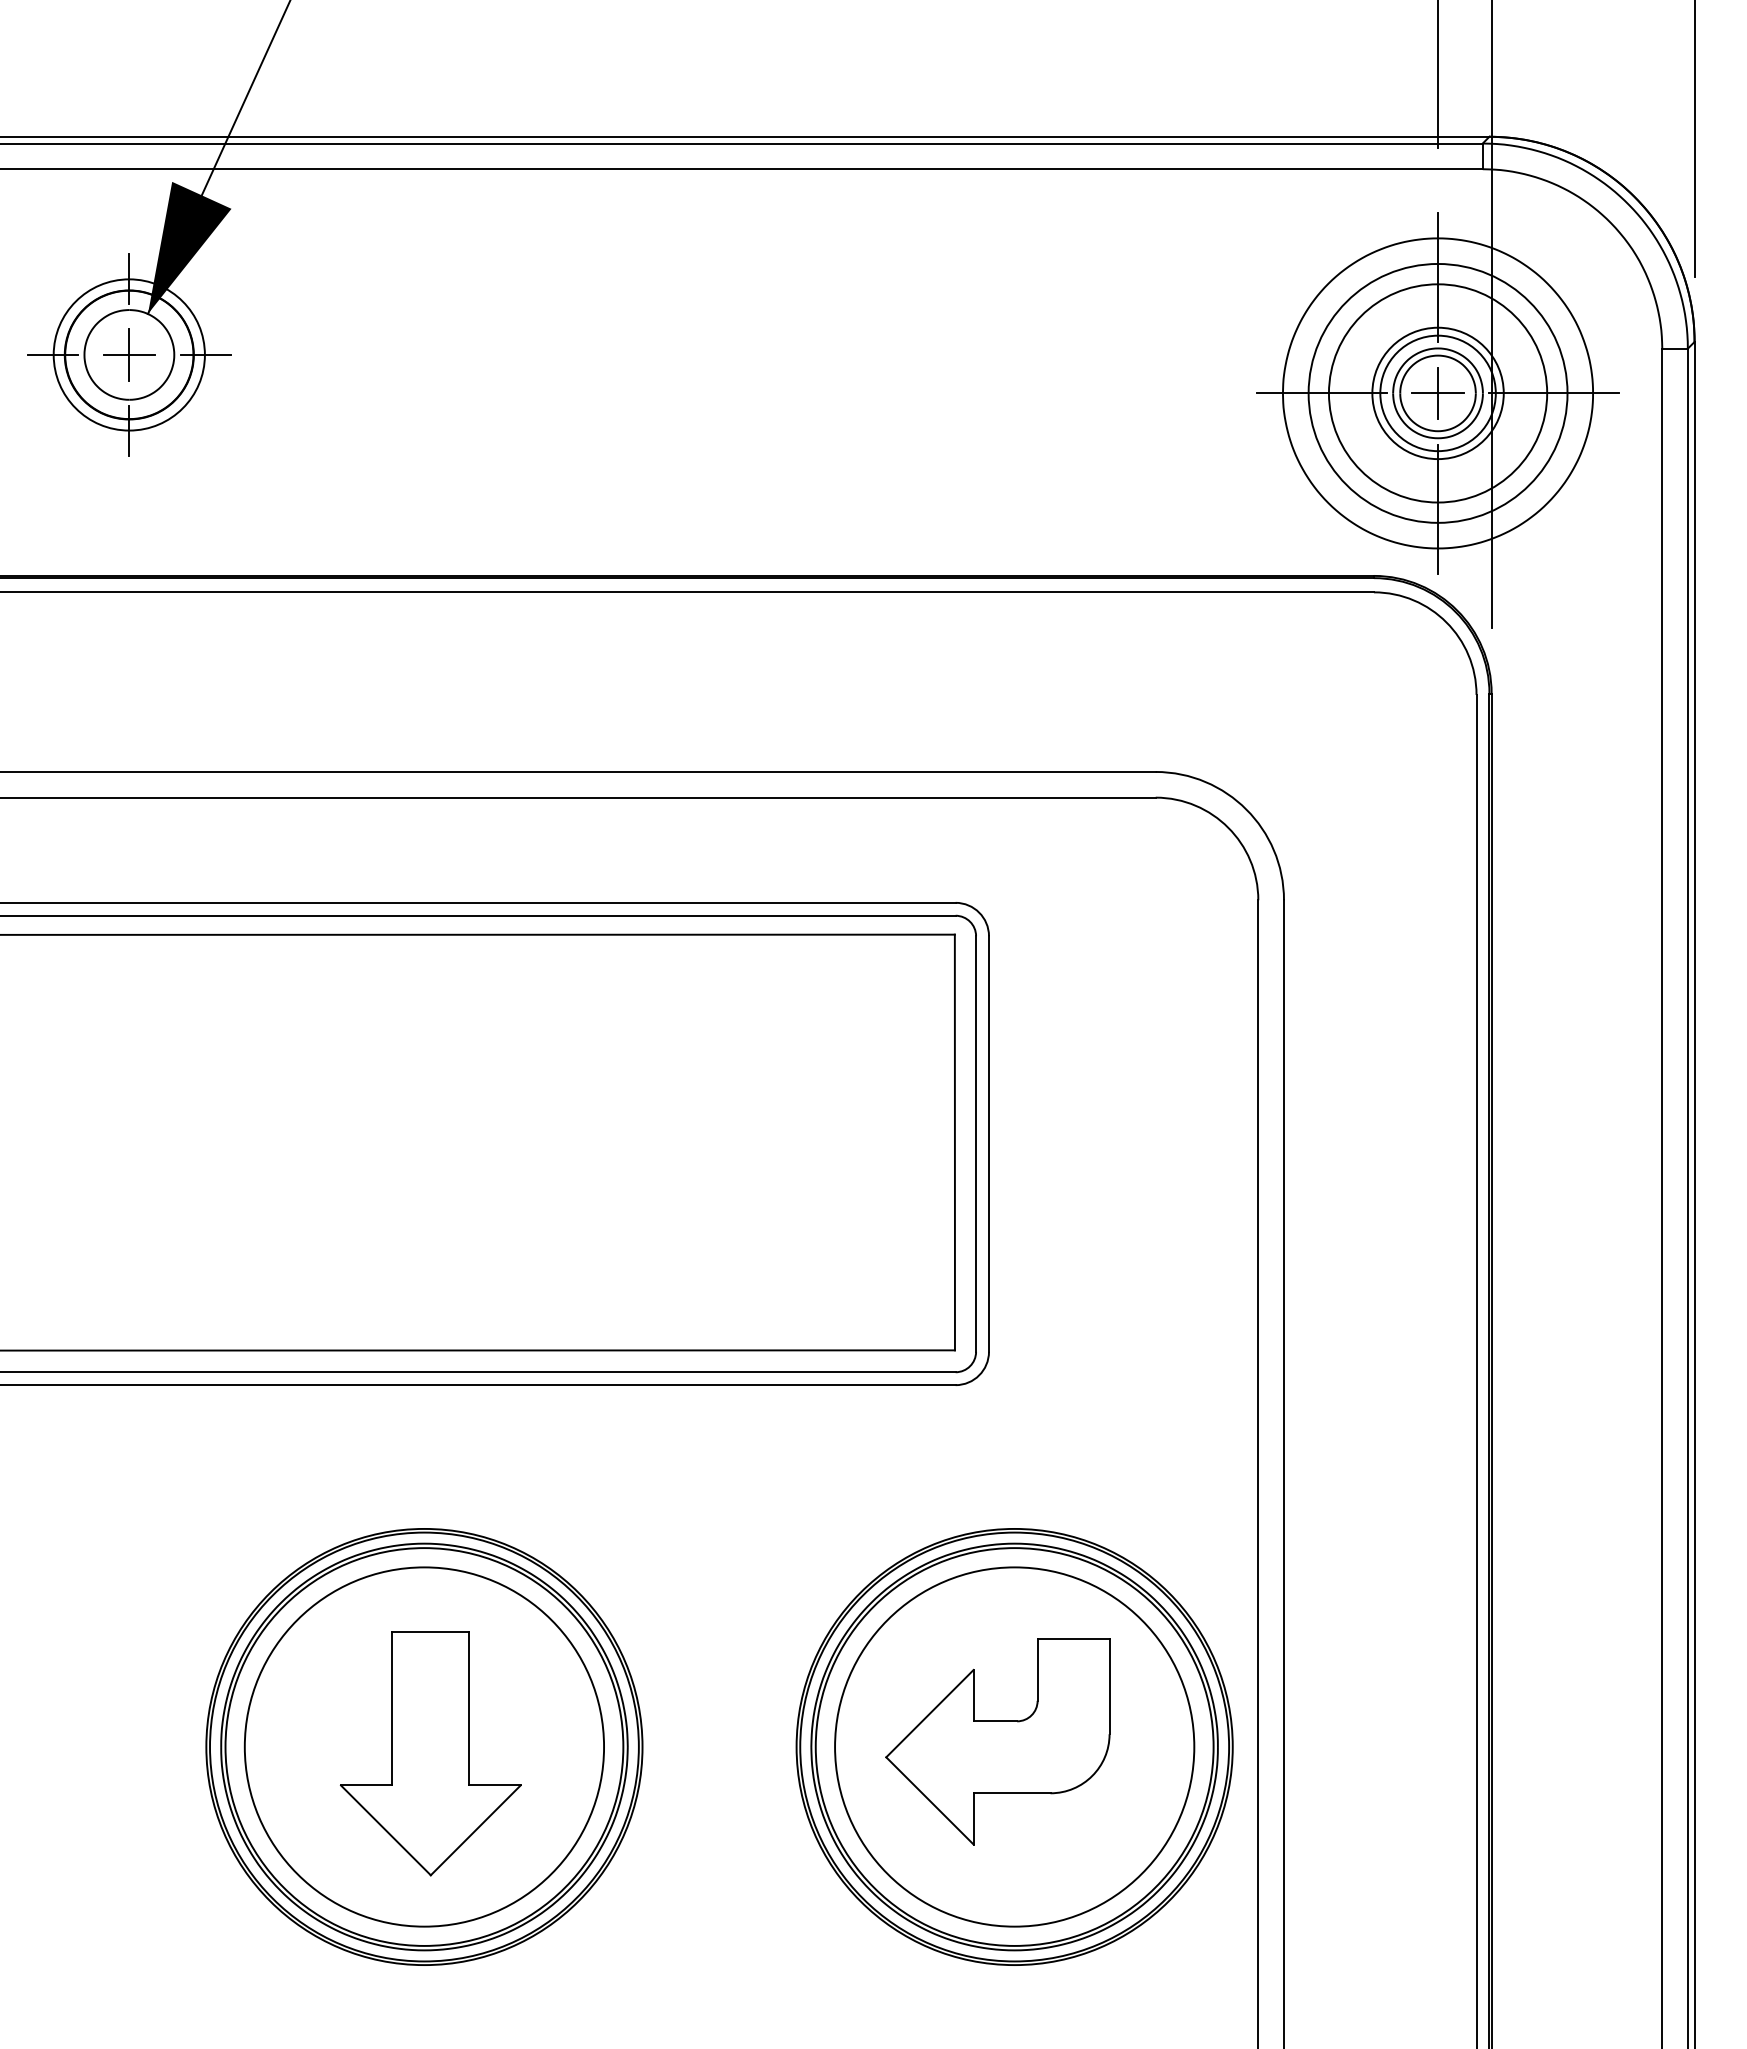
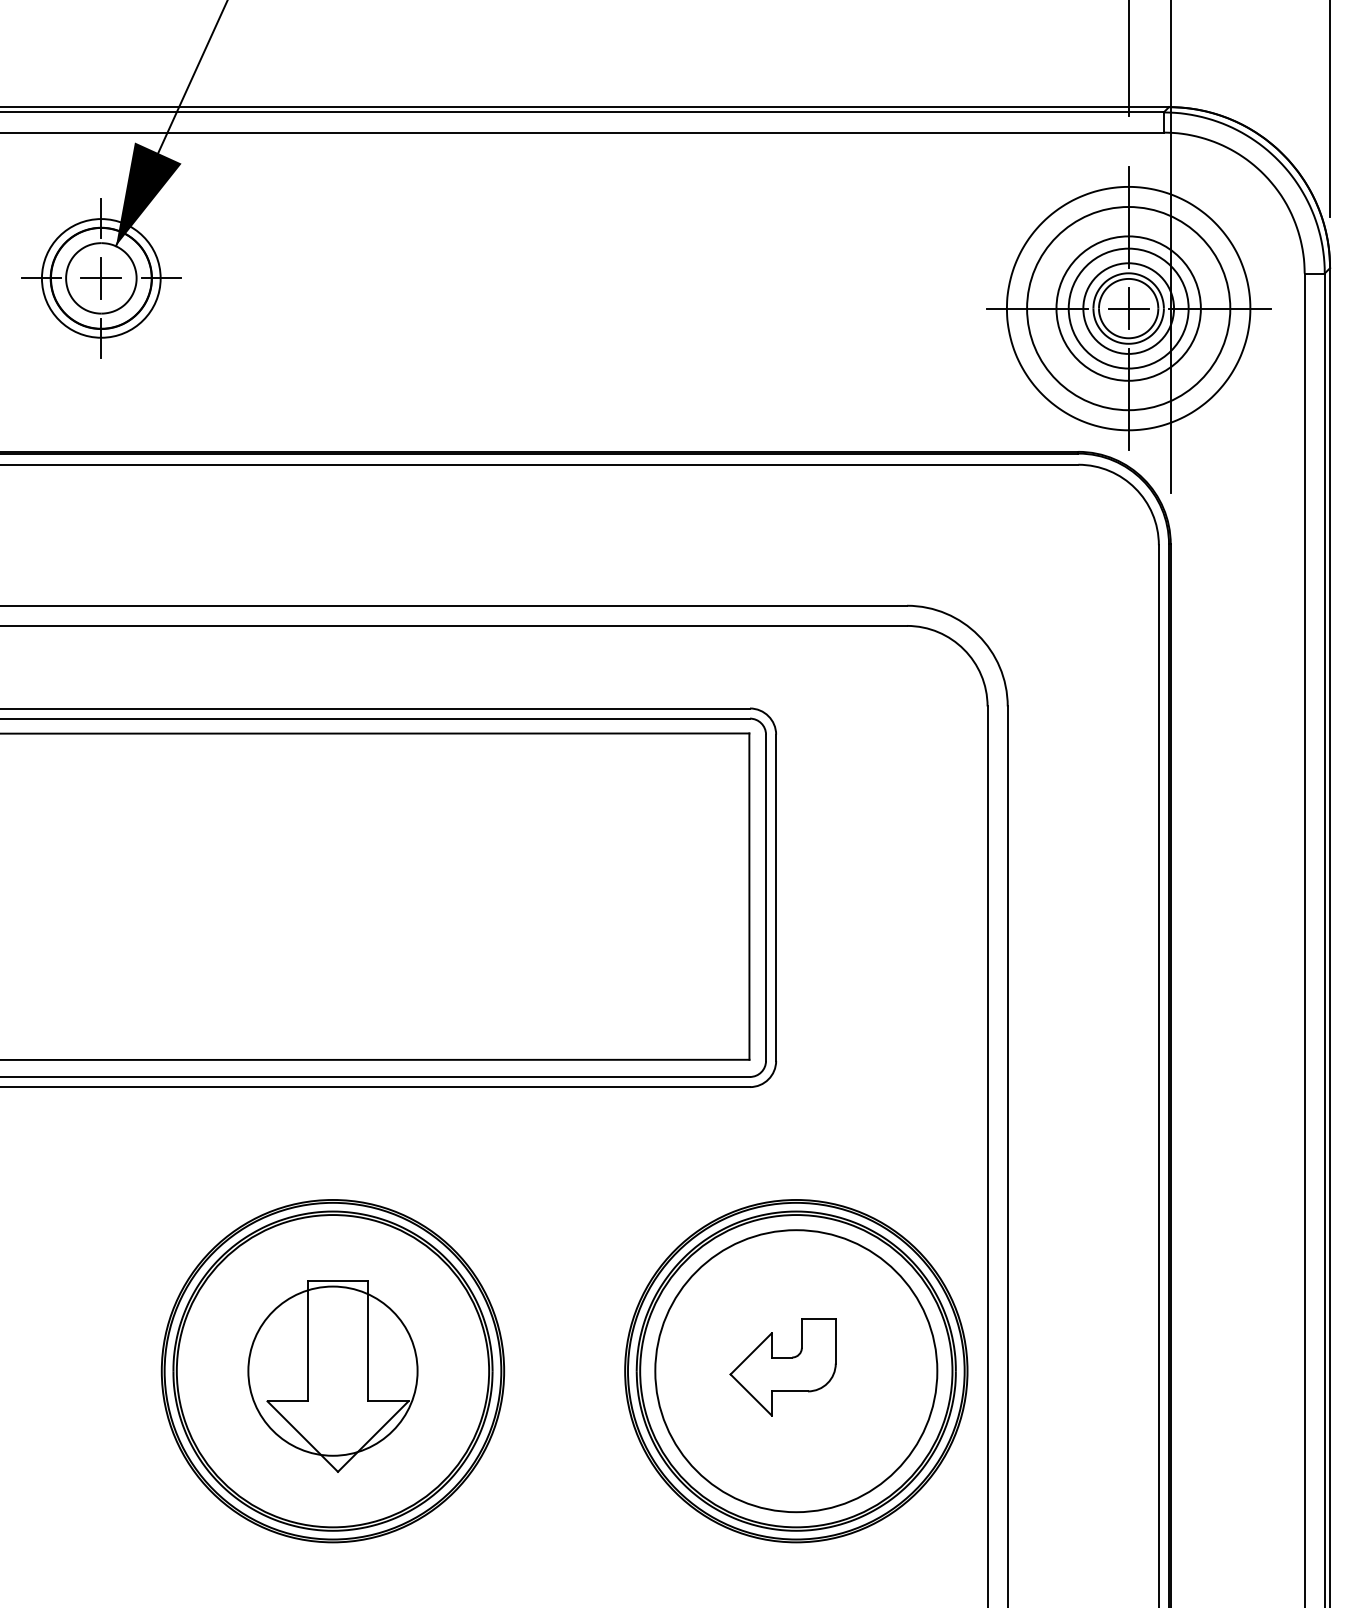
circle: (1437, 393) -> (1128, 308), size x0.7
circle: (1437, 393) -> (1128, 308), size x1.4
part: (997, 1741) -> (782, 1366), size x0.6
circle: (424, 1746) -> (333, 1370), size x0.6

